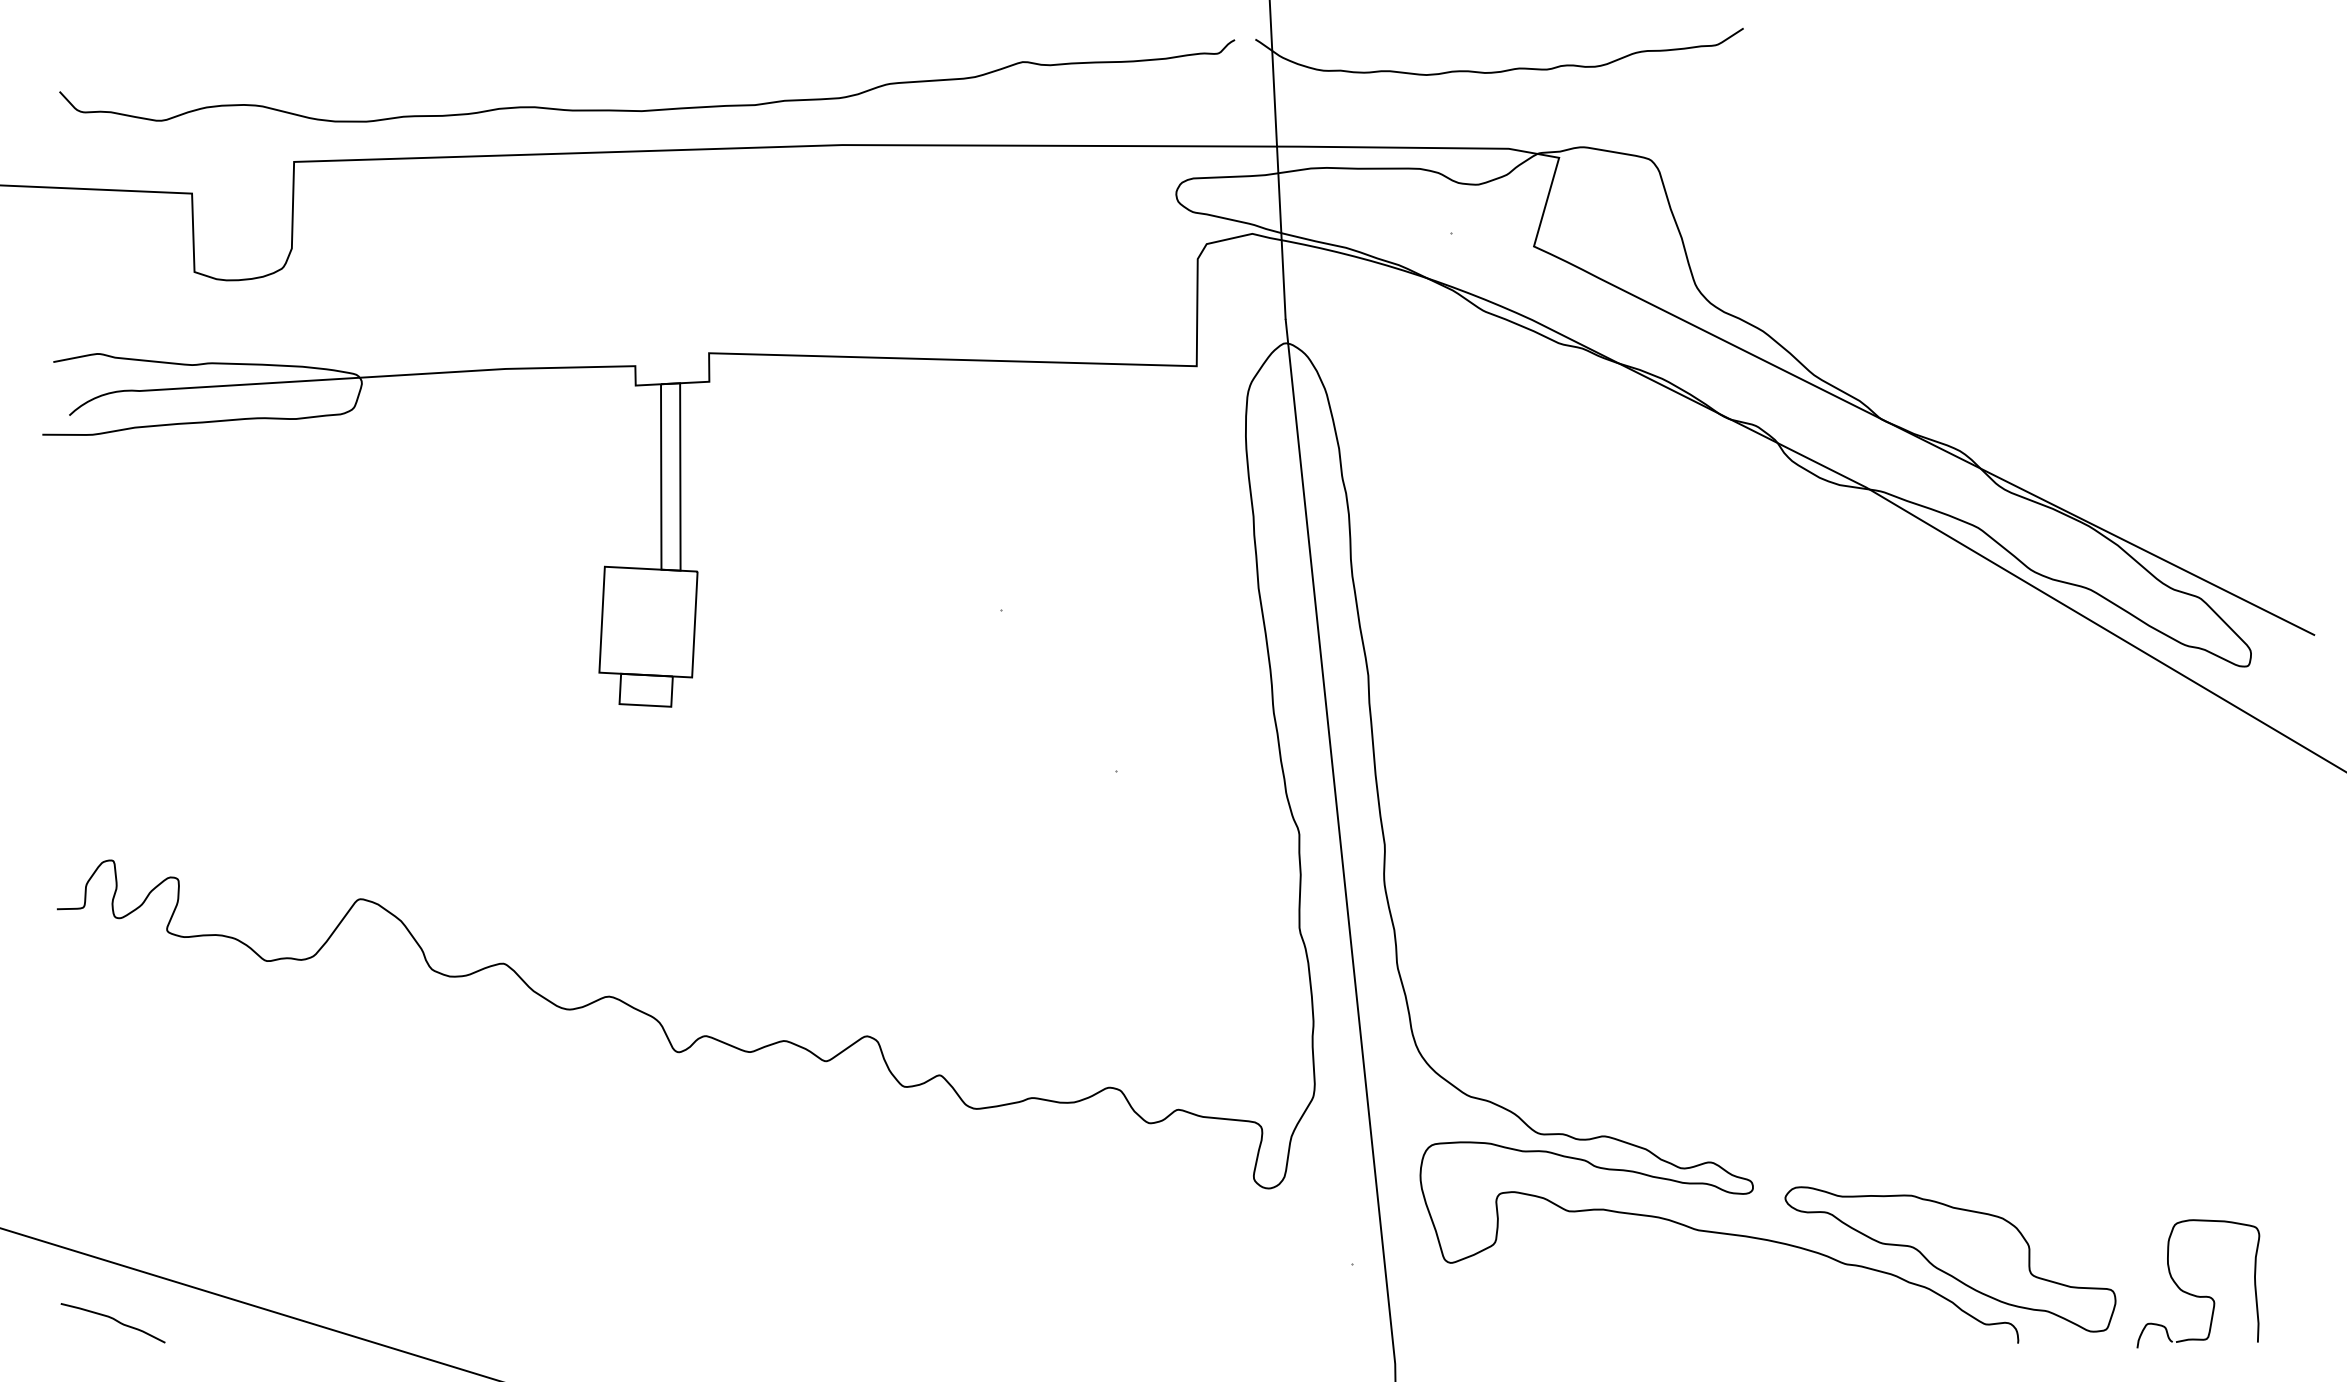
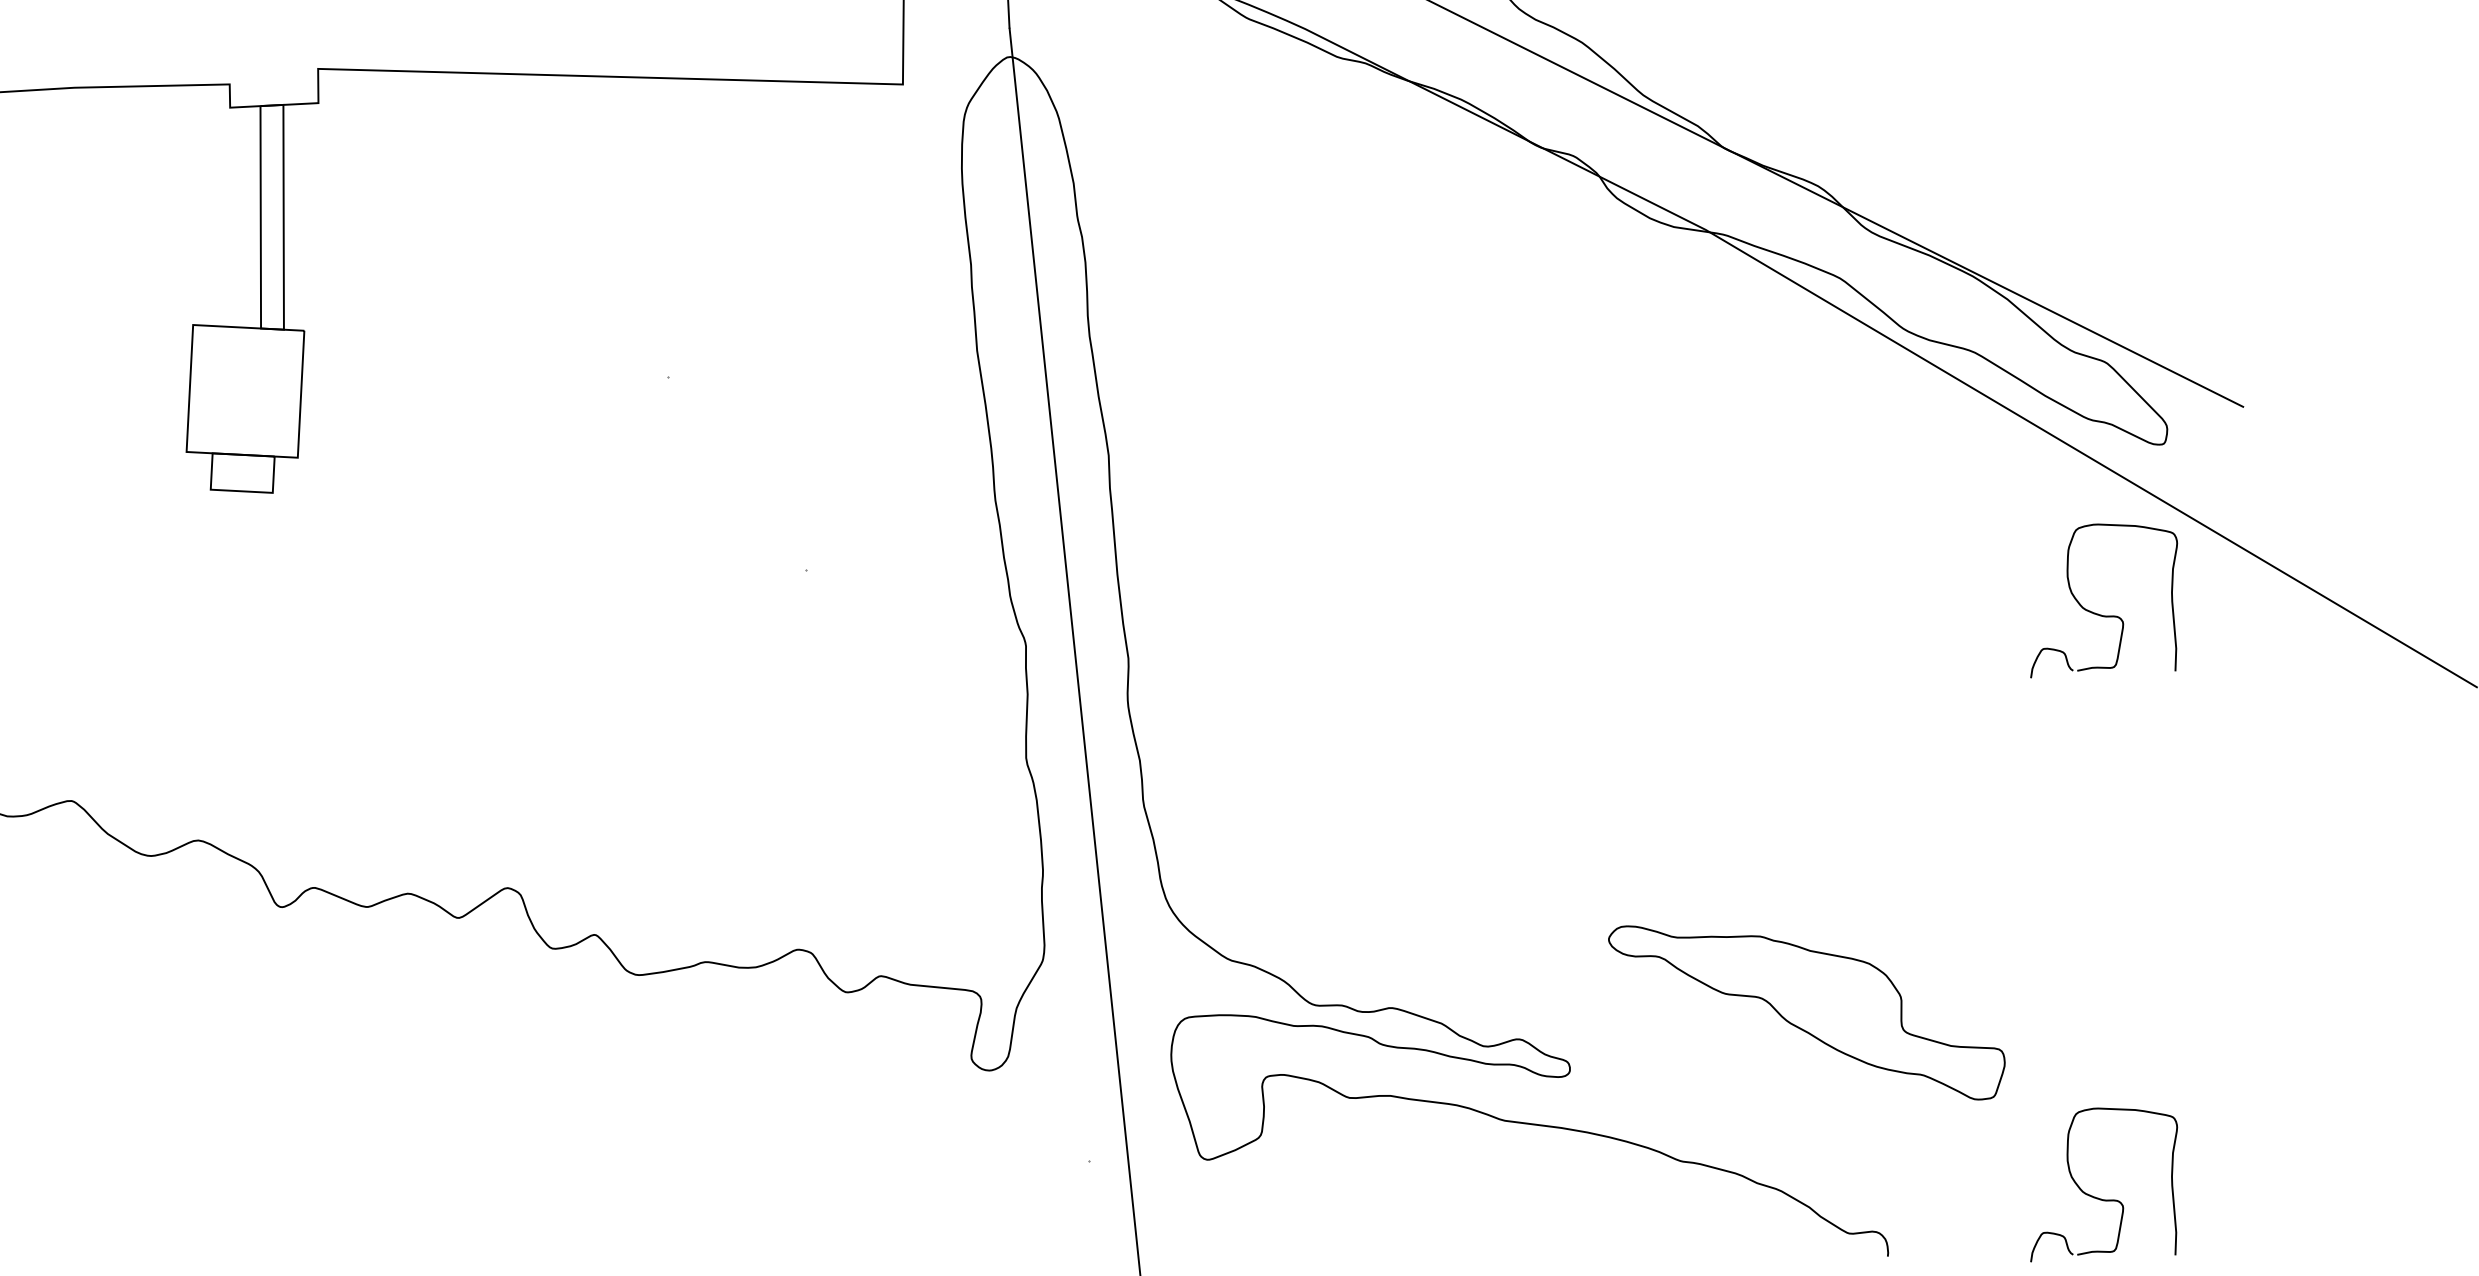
part: (2194, 807) -> (2099, 613), added
part: (1950, 1259) -> (1806, 1013), moved

